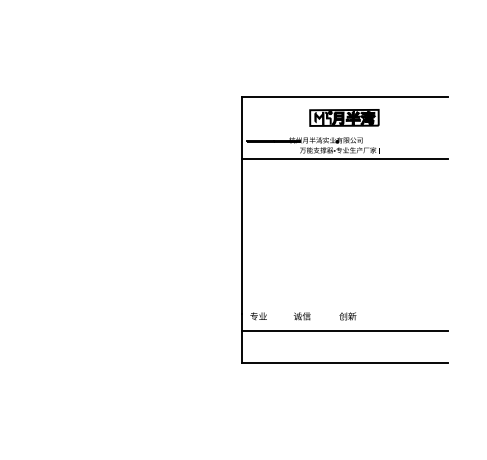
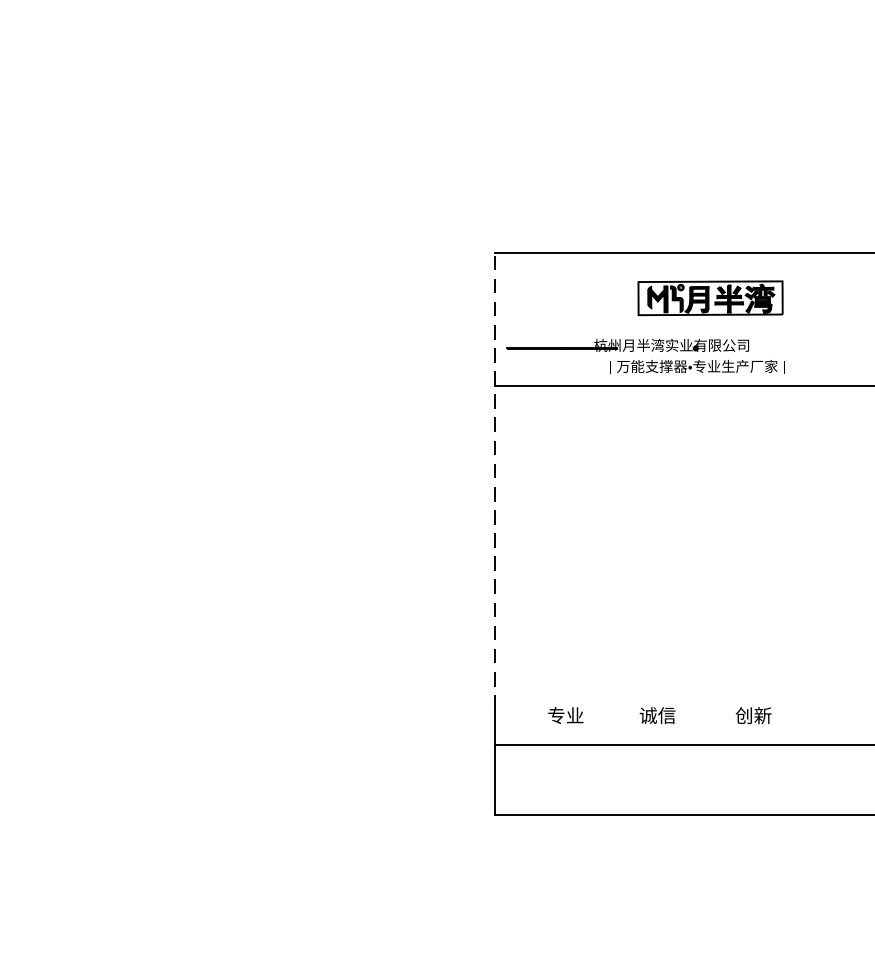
line: (242, 205) -> (496, 482), solid -> dashed
text: (303, 316) -> (660, 715), moved

